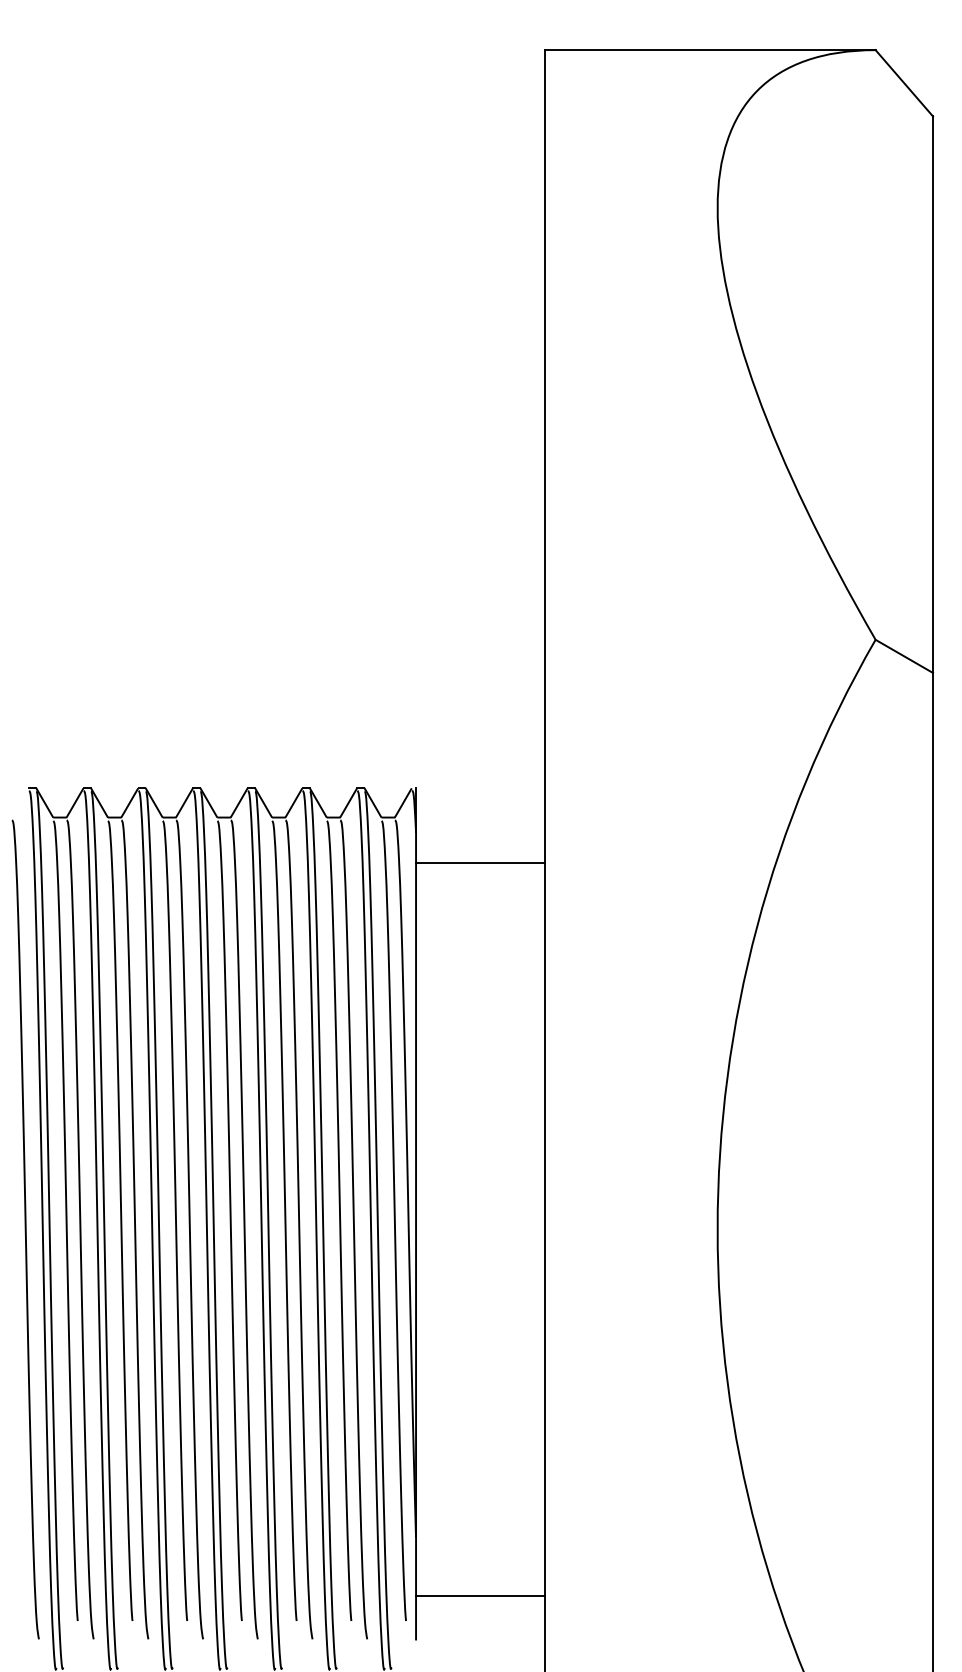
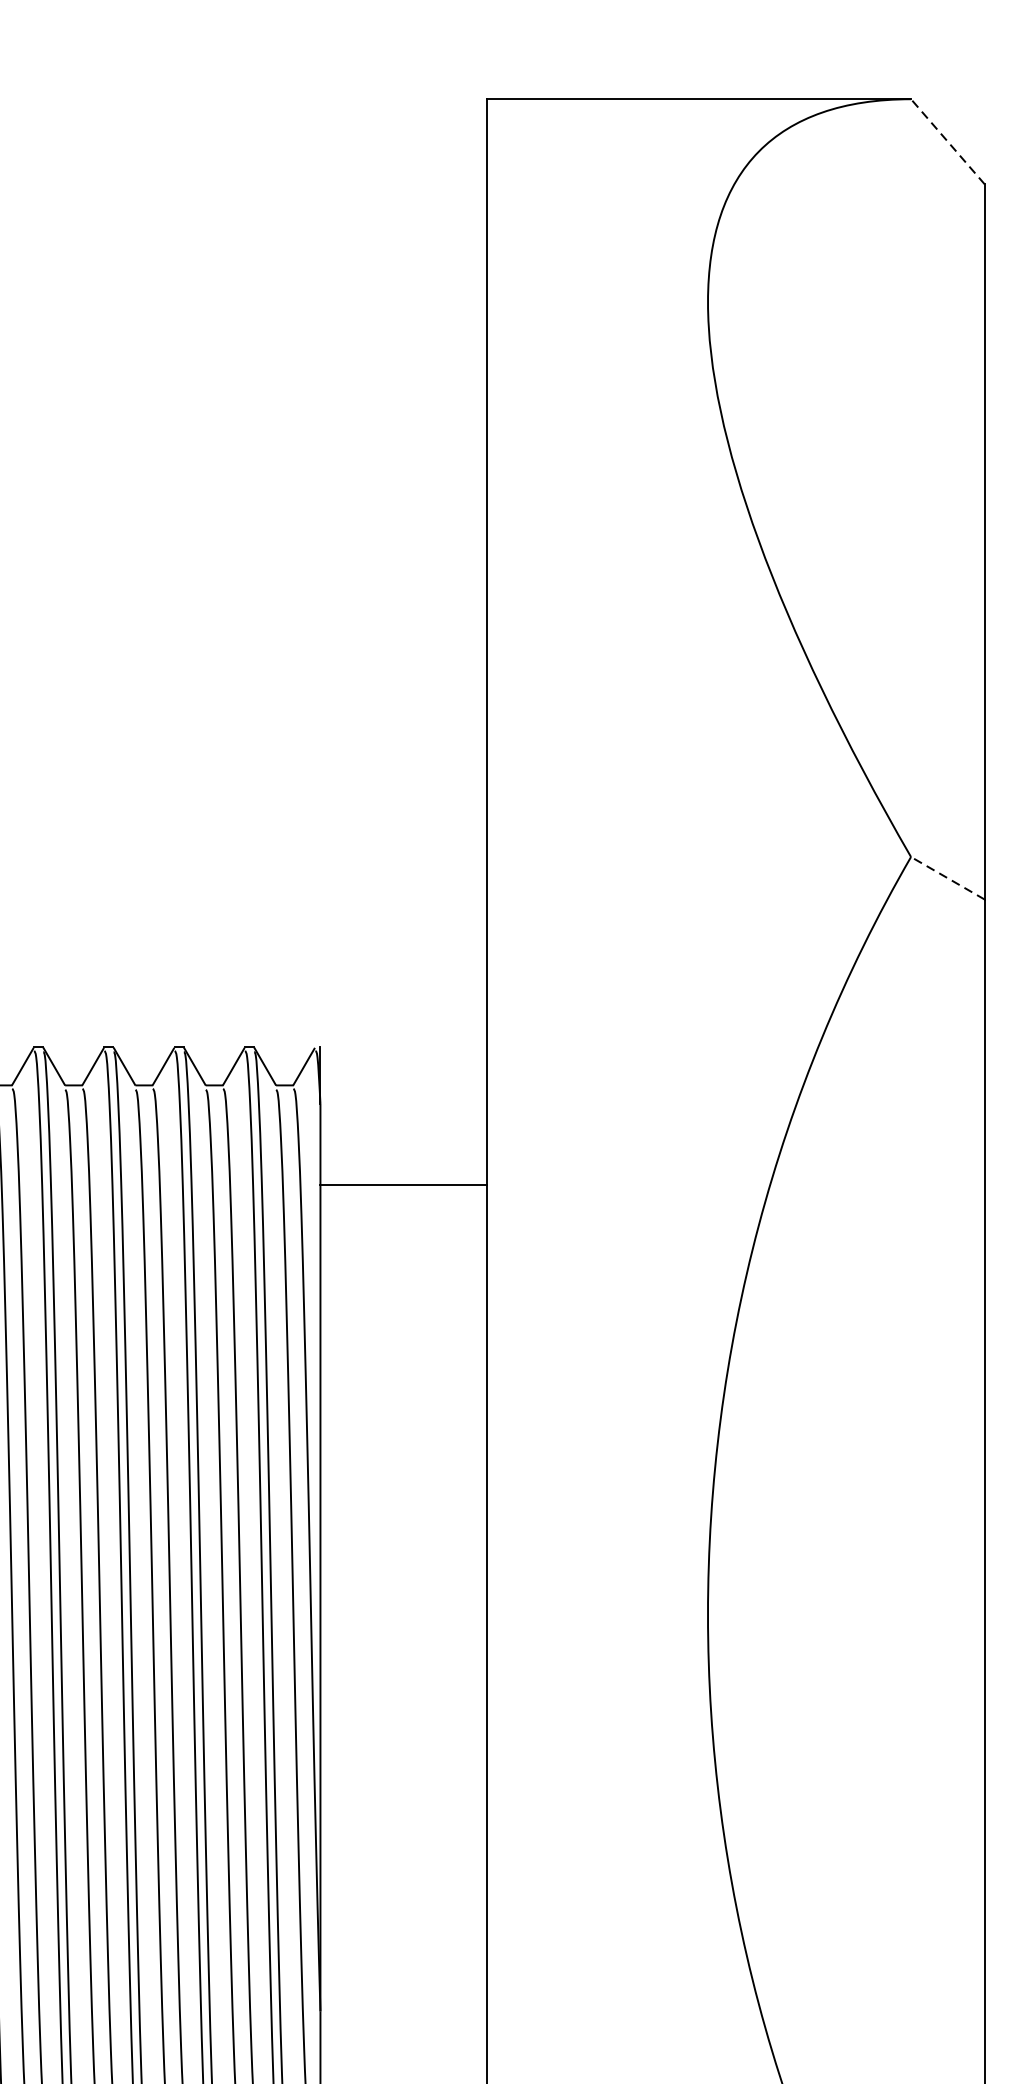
line: (904, 83) -> (948, 142), solid -> dashed
line: (903, 656) -> (946, 878), solid -> dashed
line: (480, 863) -> (403, 1185), moved

